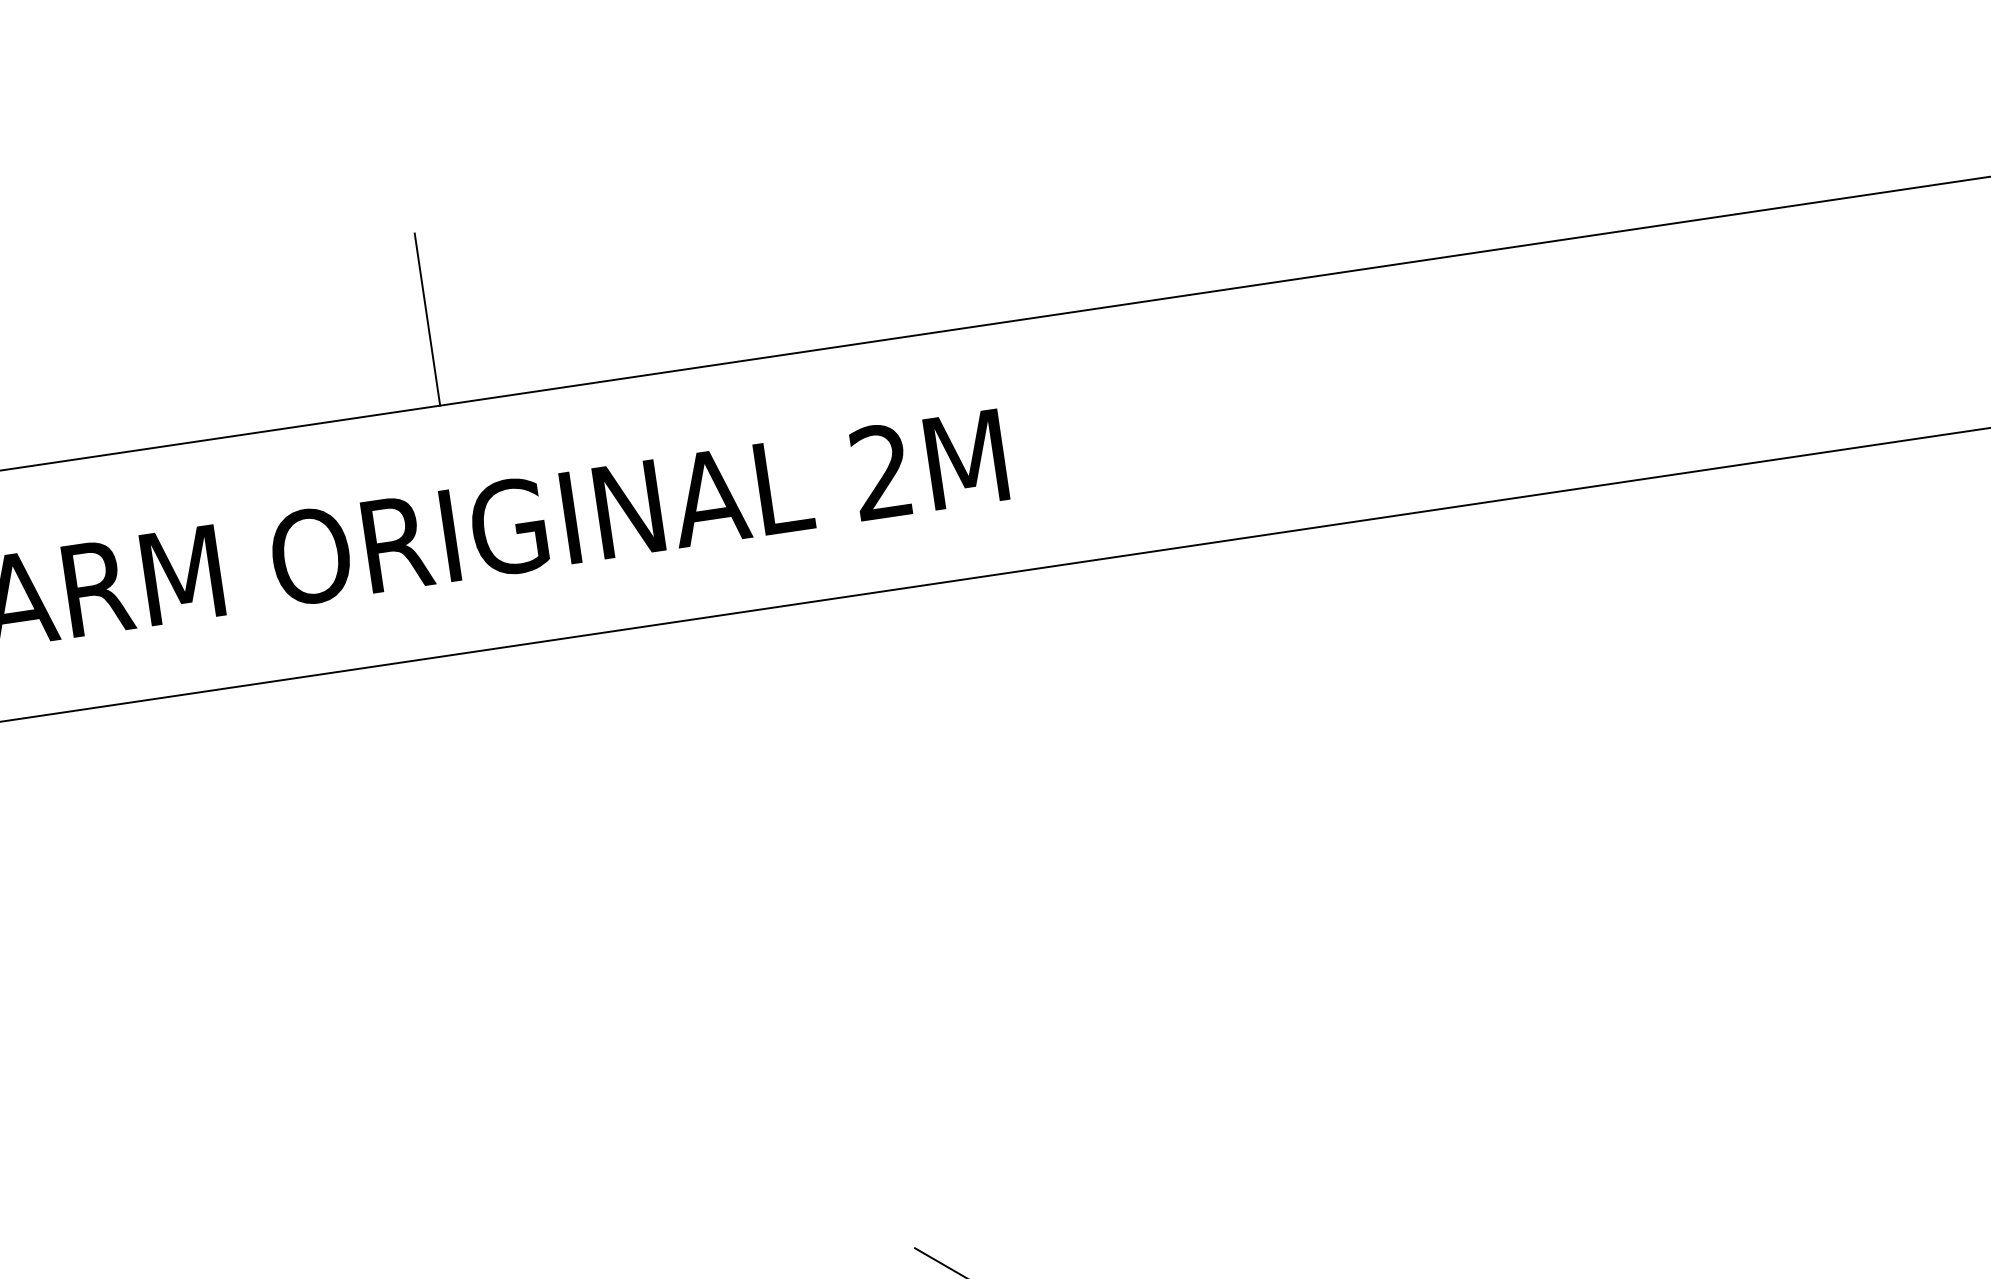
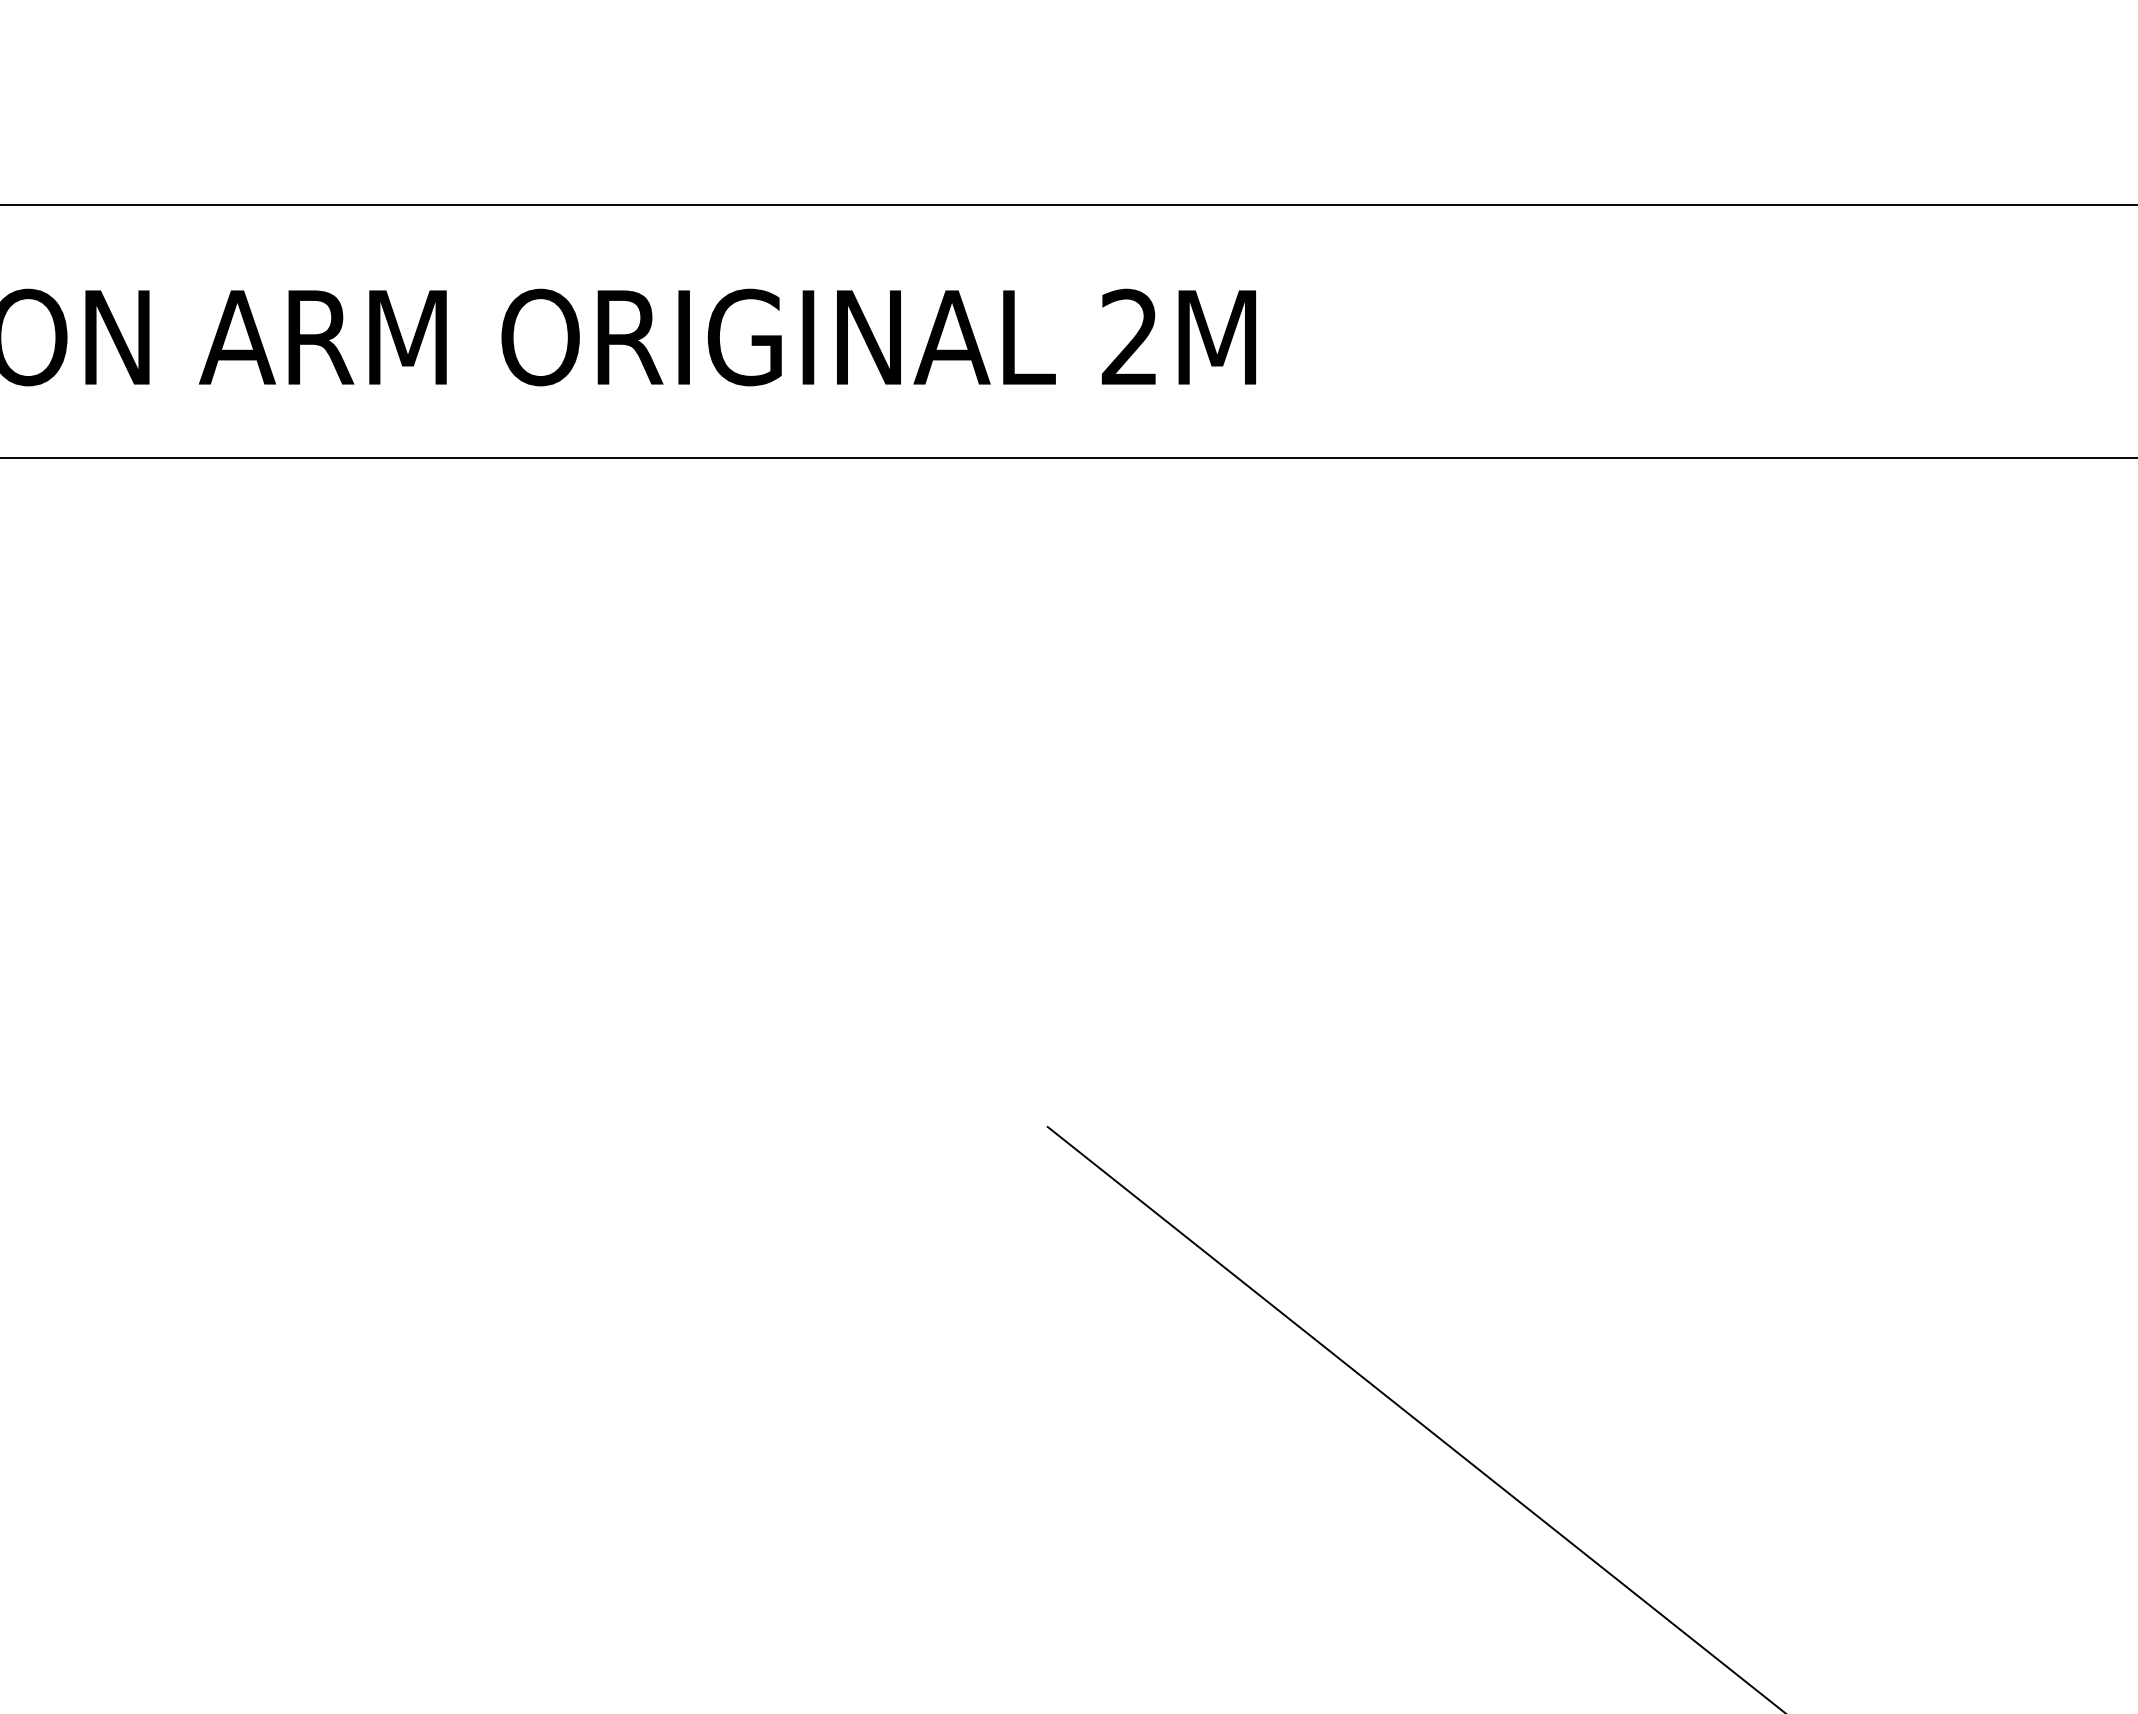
line: (427, 319) -> (693, 115), removed

